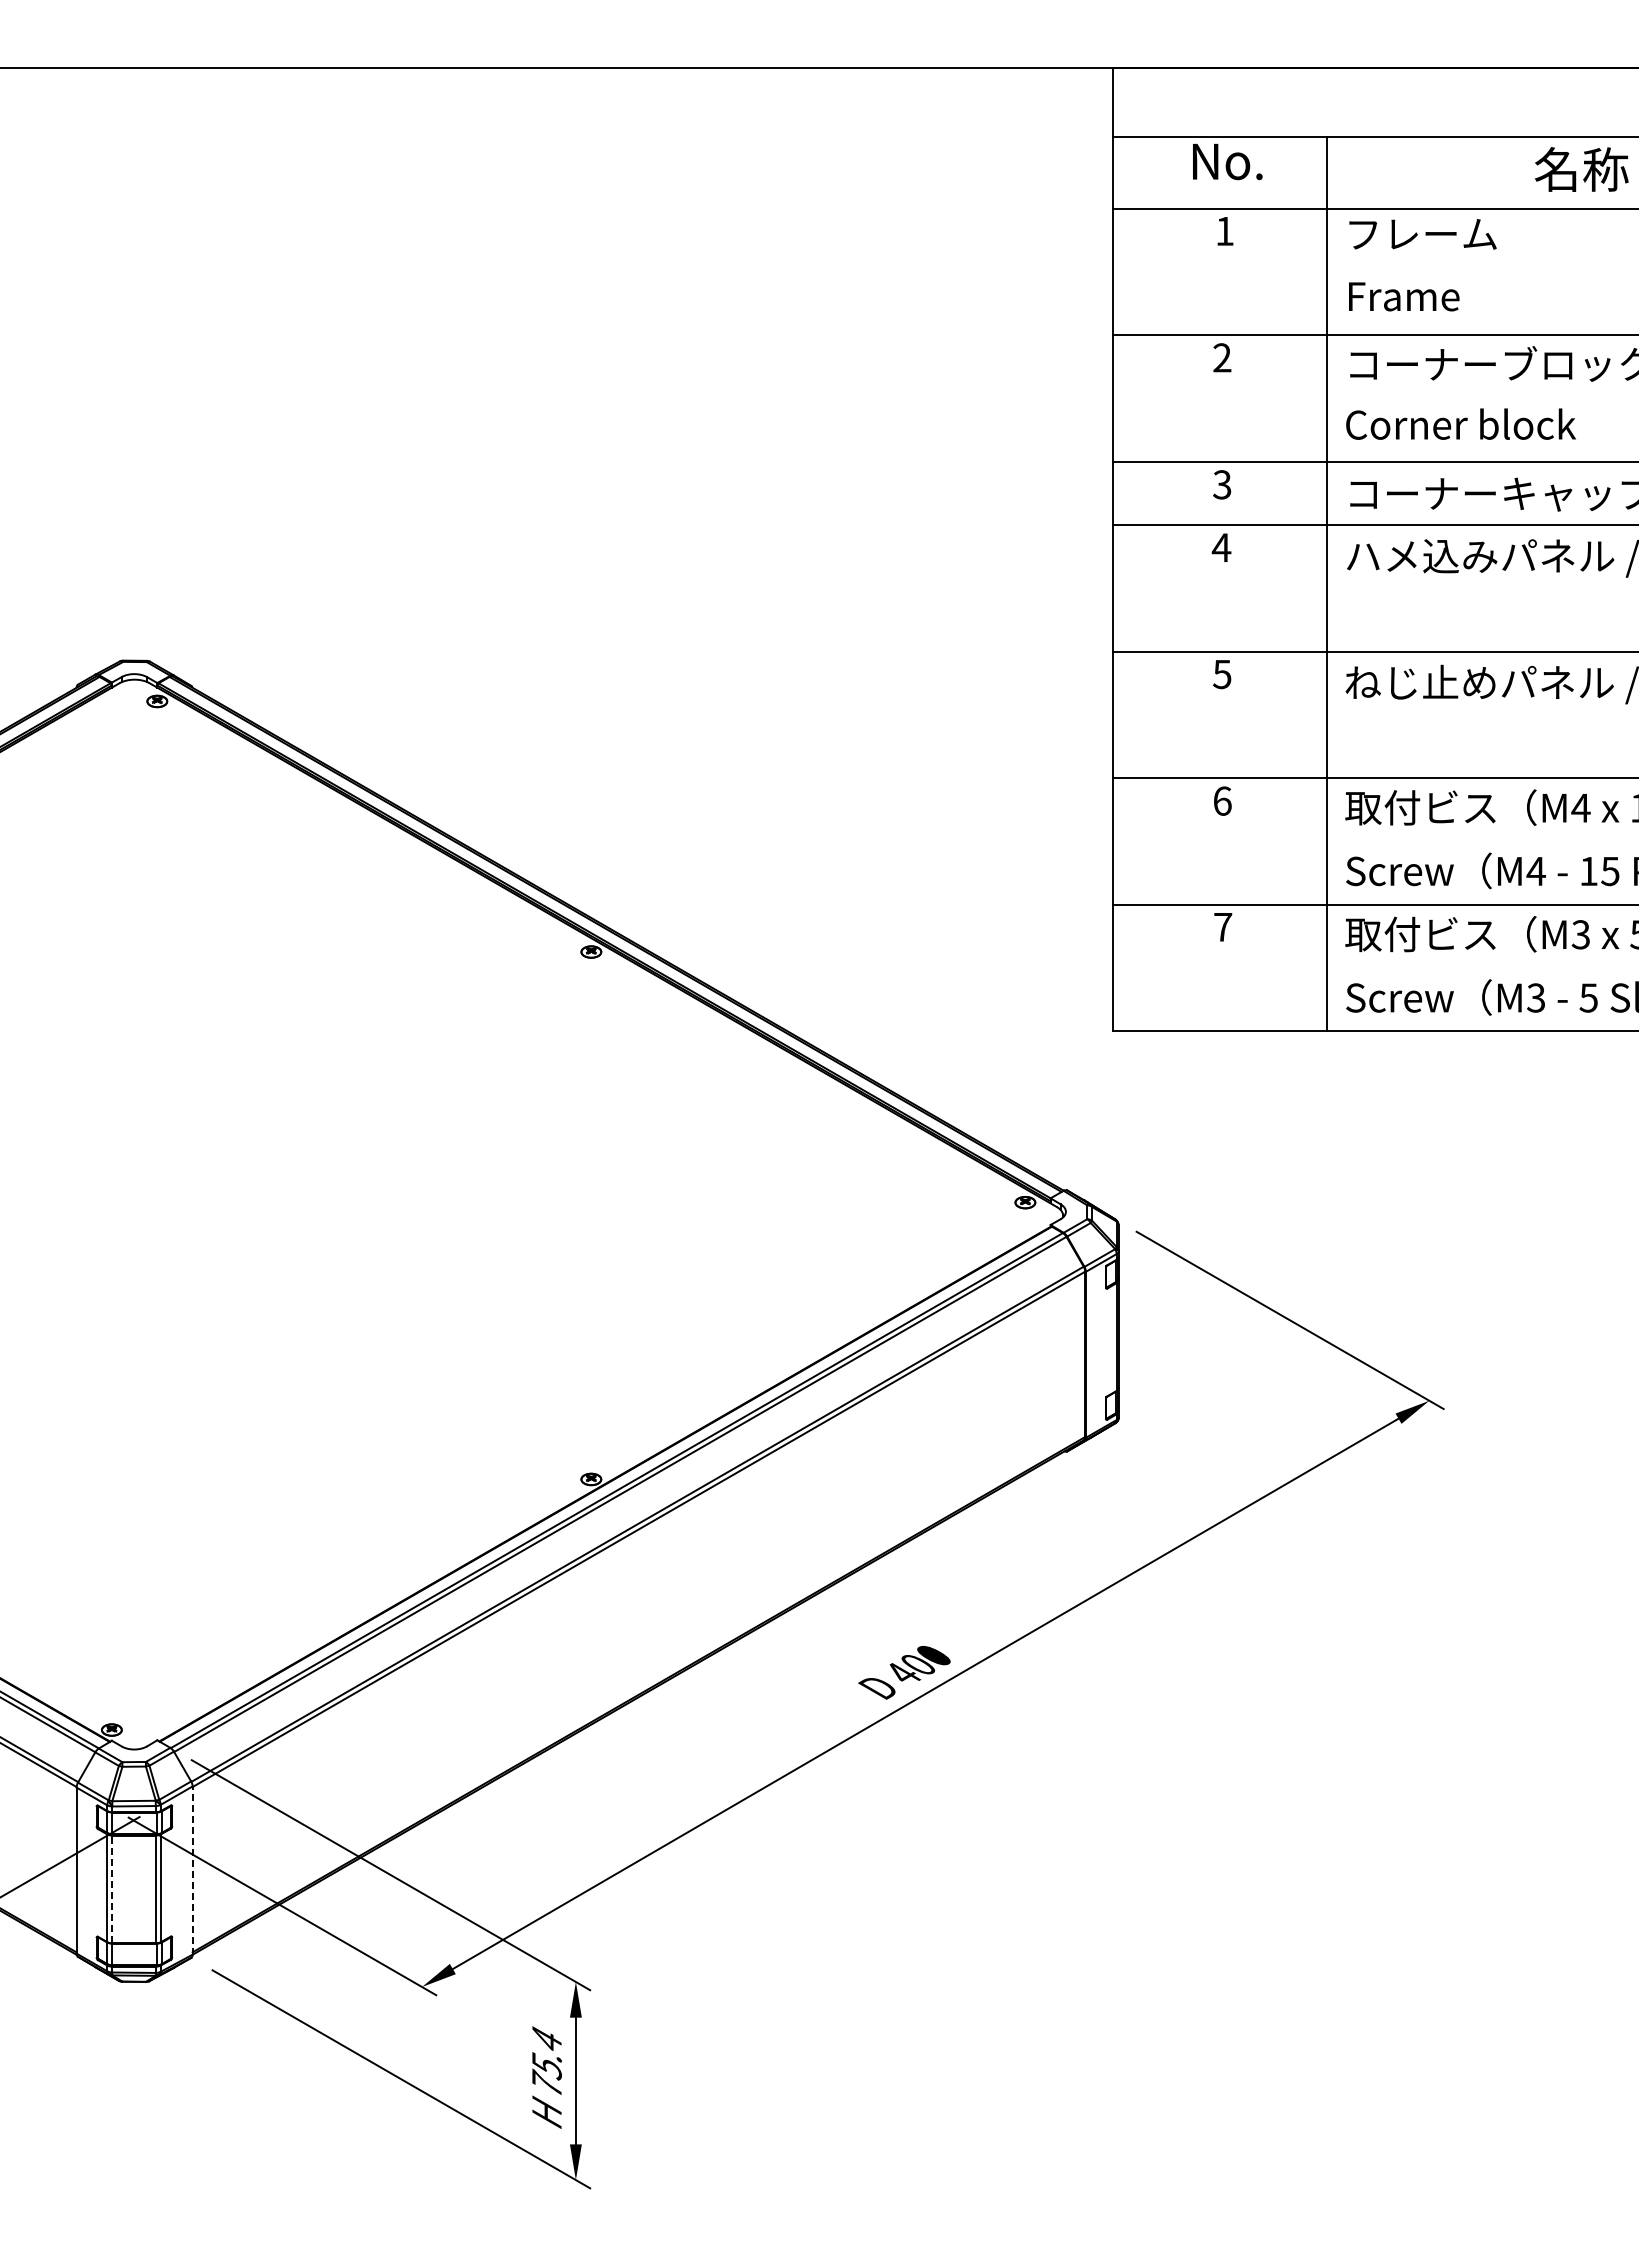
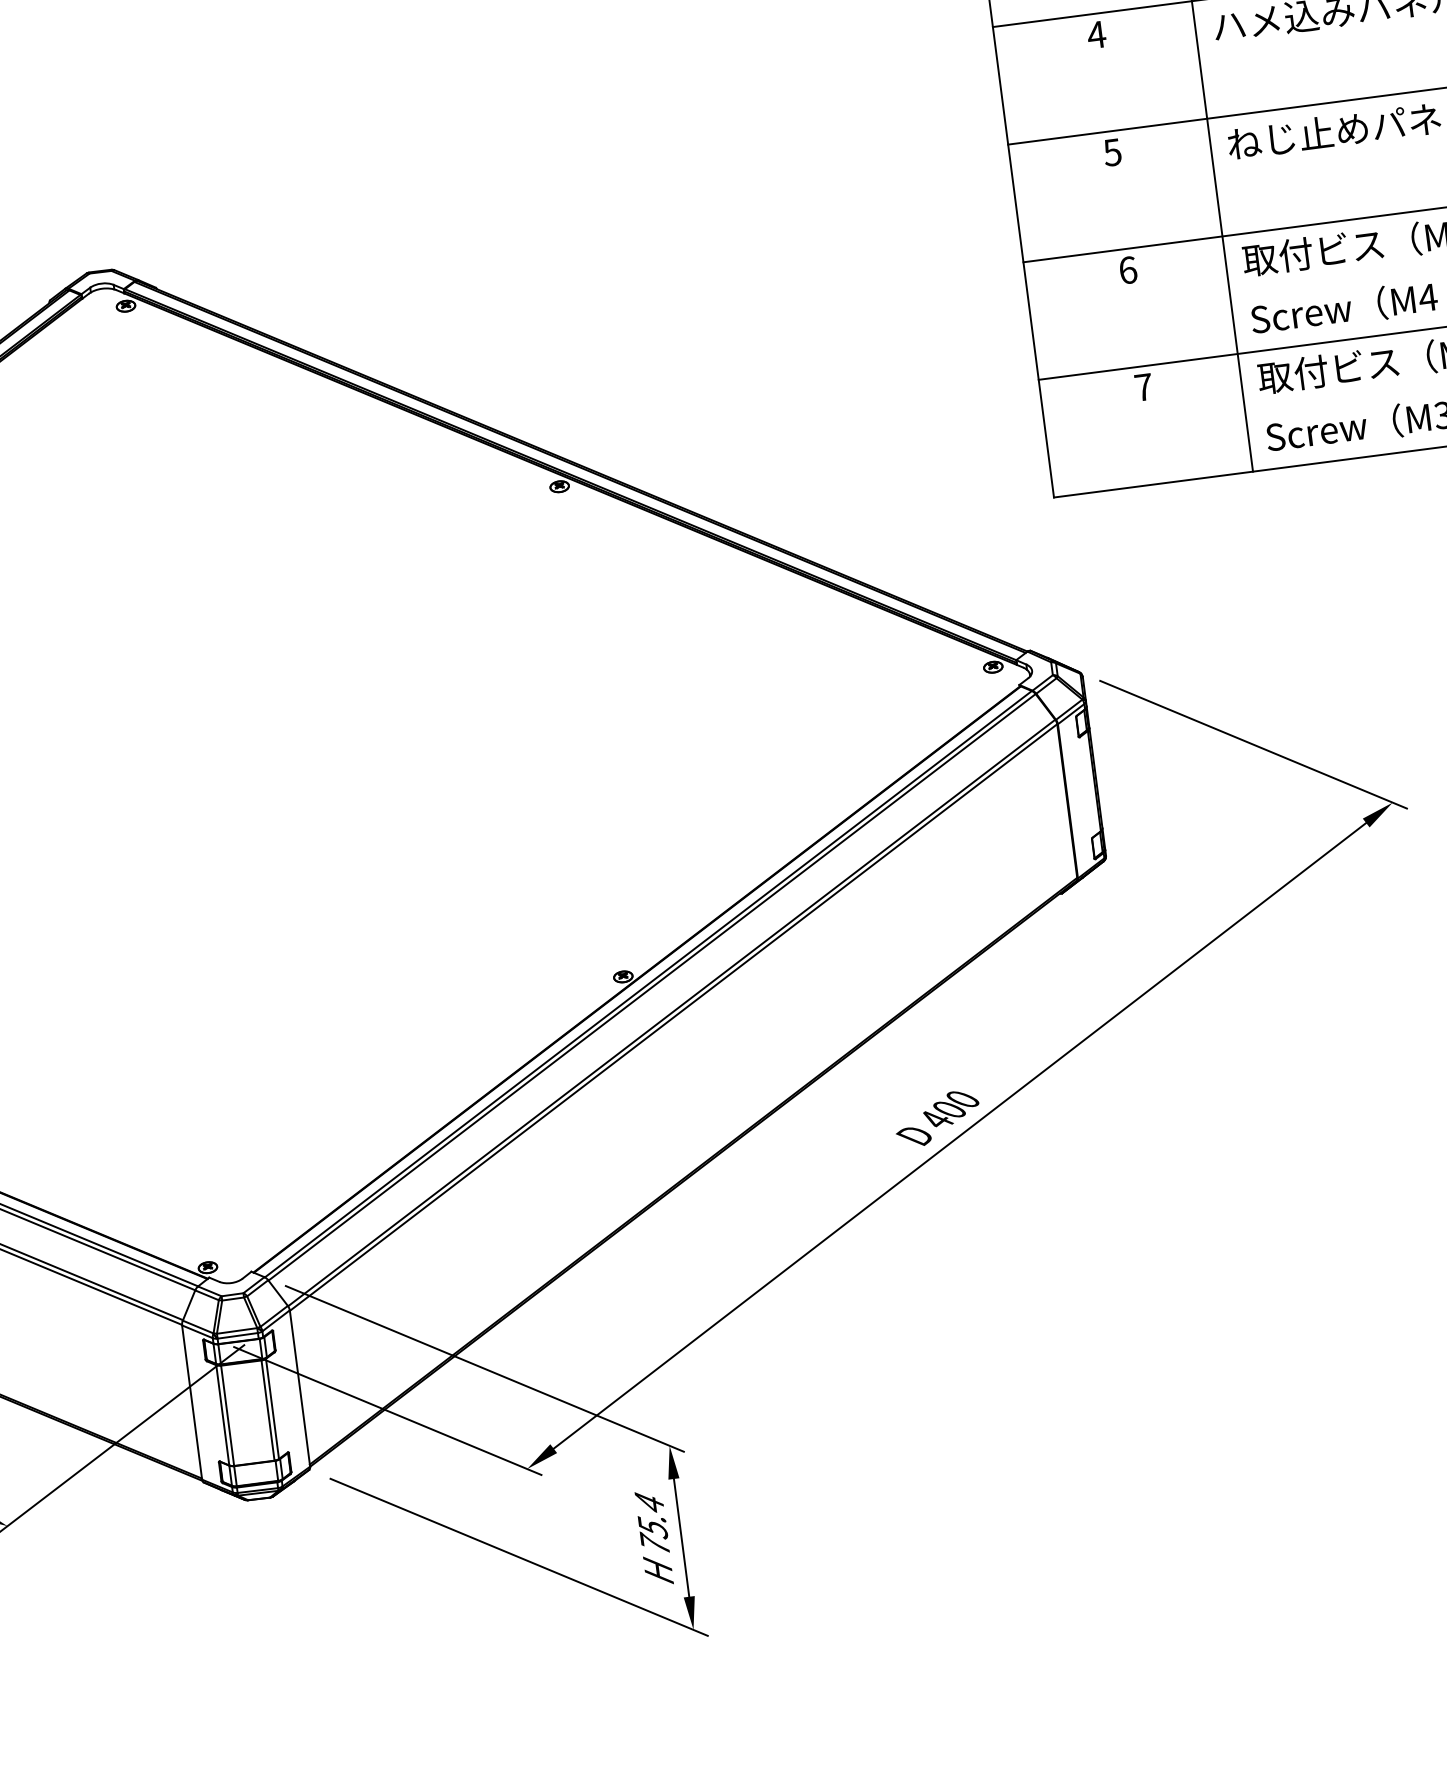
line: (192, 1870) -> (299, 1388), dashed -> solid
line: (112, 1889) -> (227, 1415), dashed -> solid

